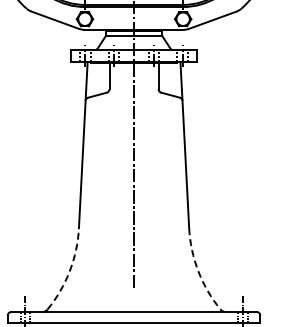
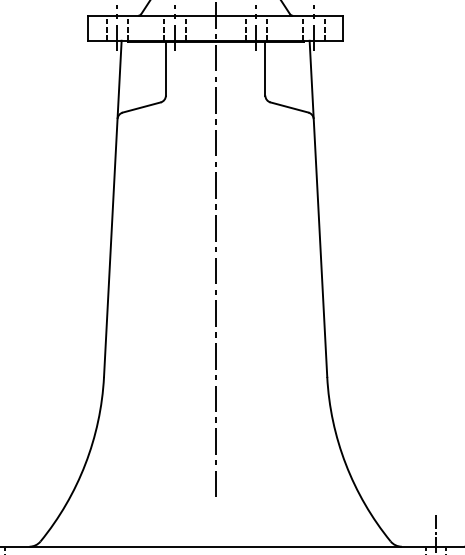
arc: (69, 271) -> (84, 464), dashed -> solid
arc: (198, 271) -> (346, 464), dashed -> solid

